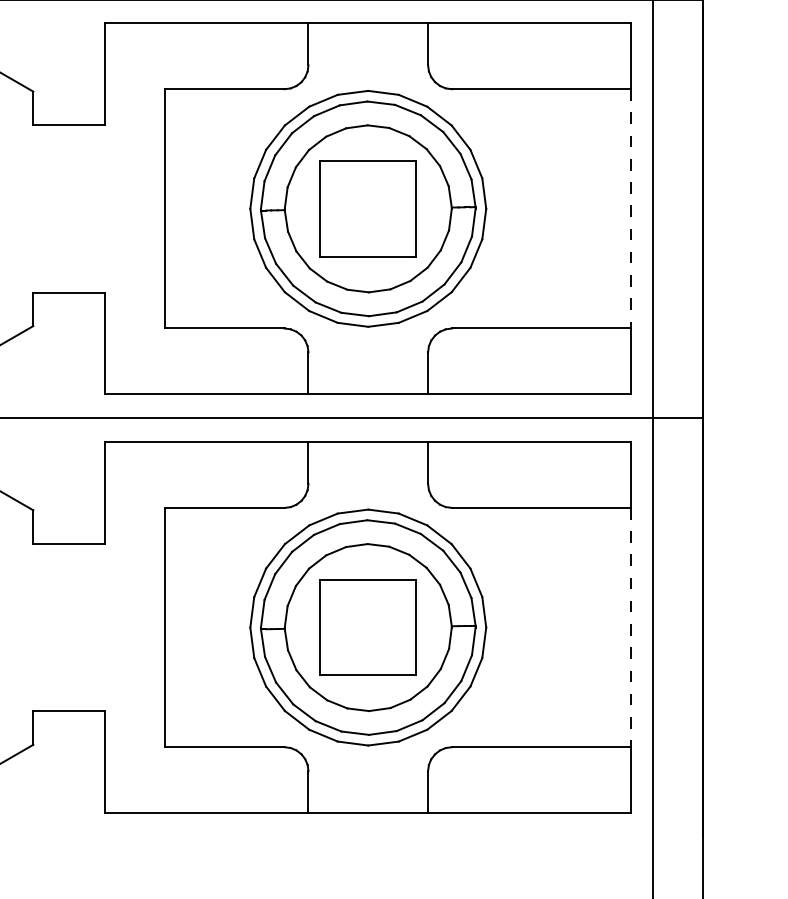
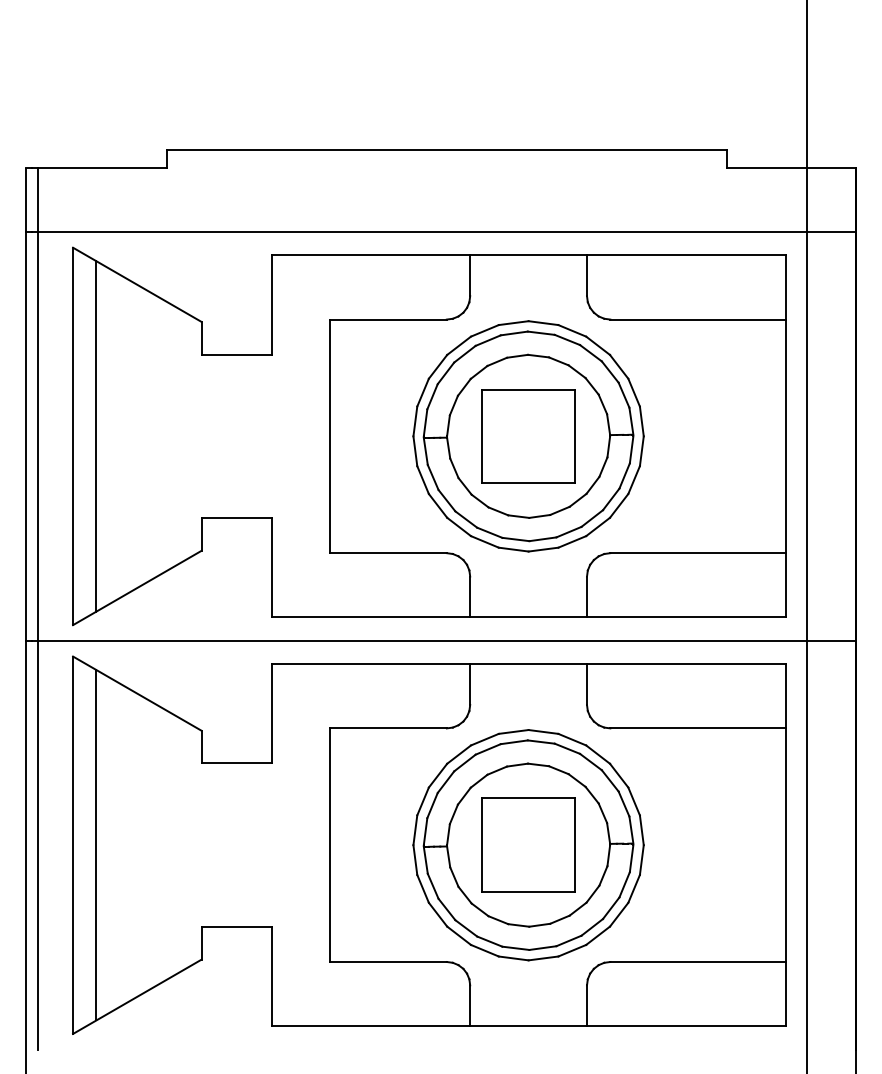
line: (631, 208) -> (785, 436), dashed -> solid
line: (631, 627) -> (785, 845), dashed -> solid

